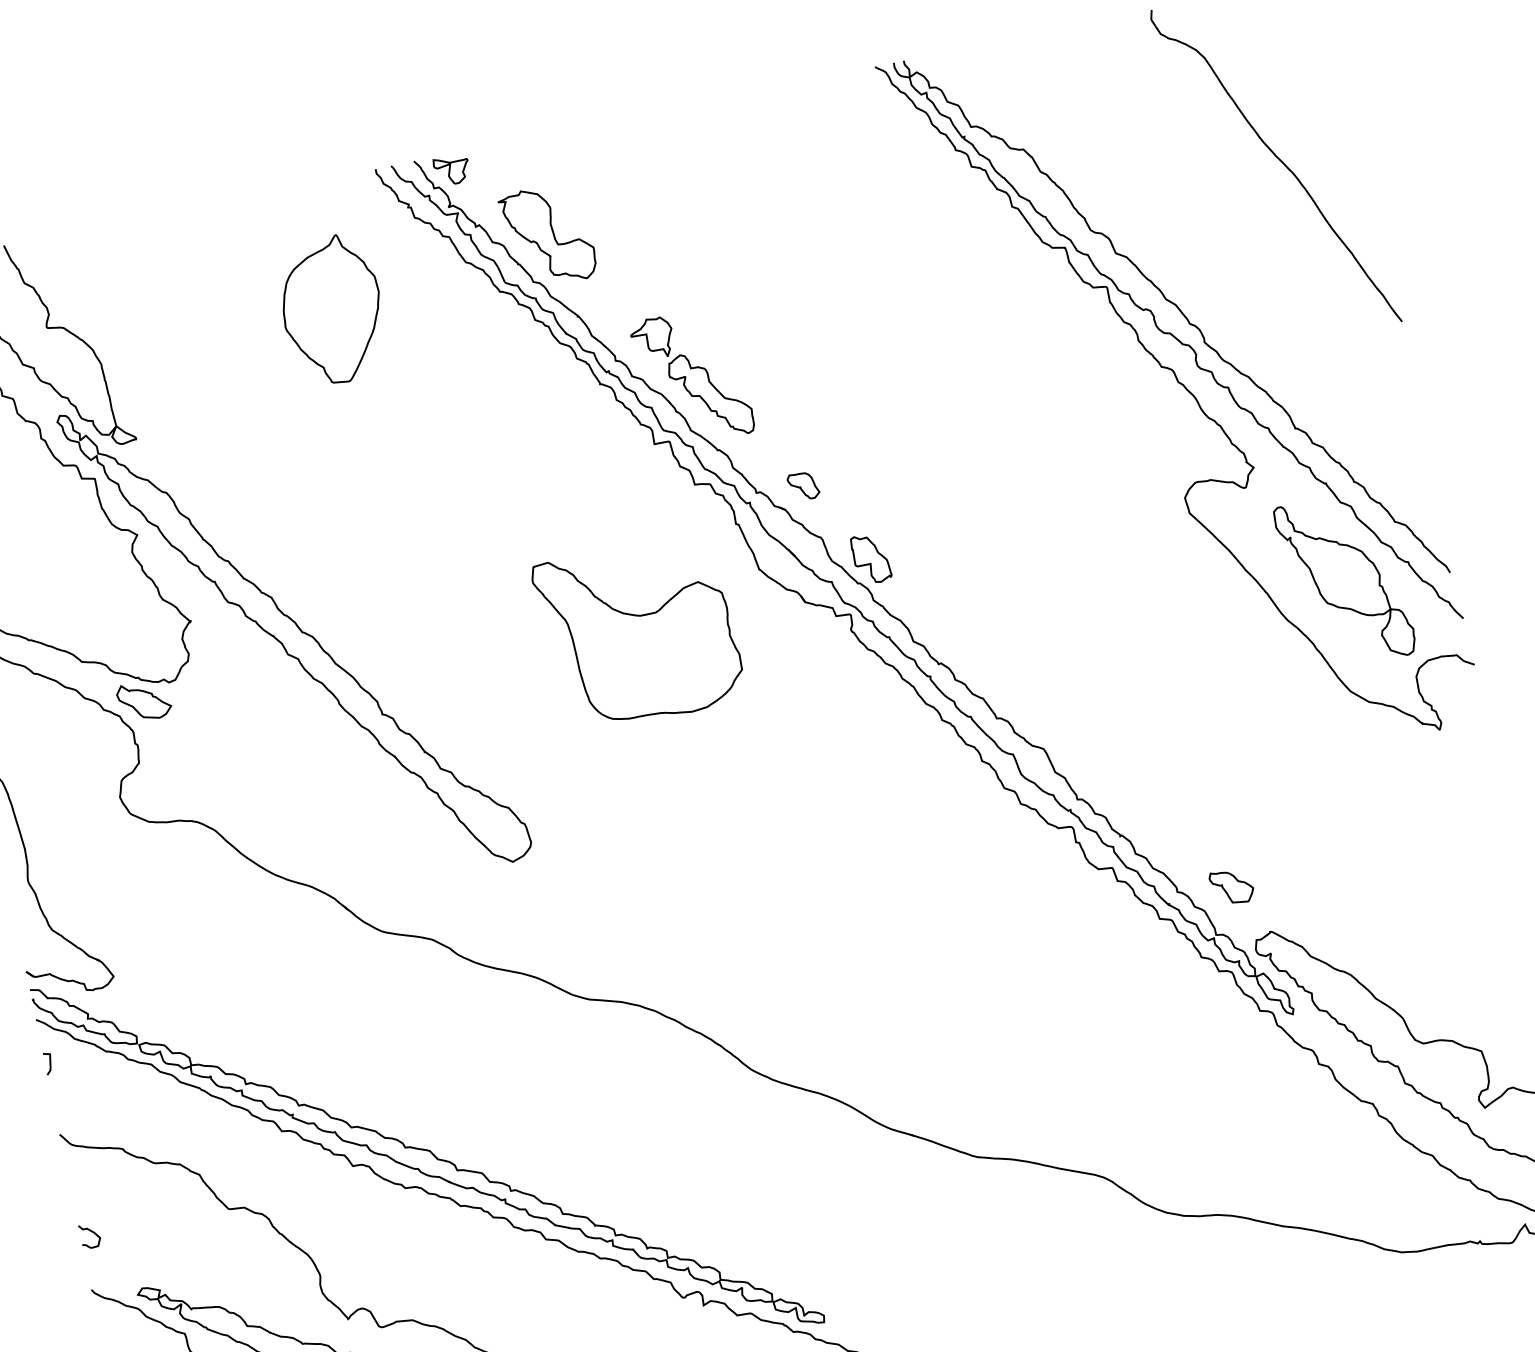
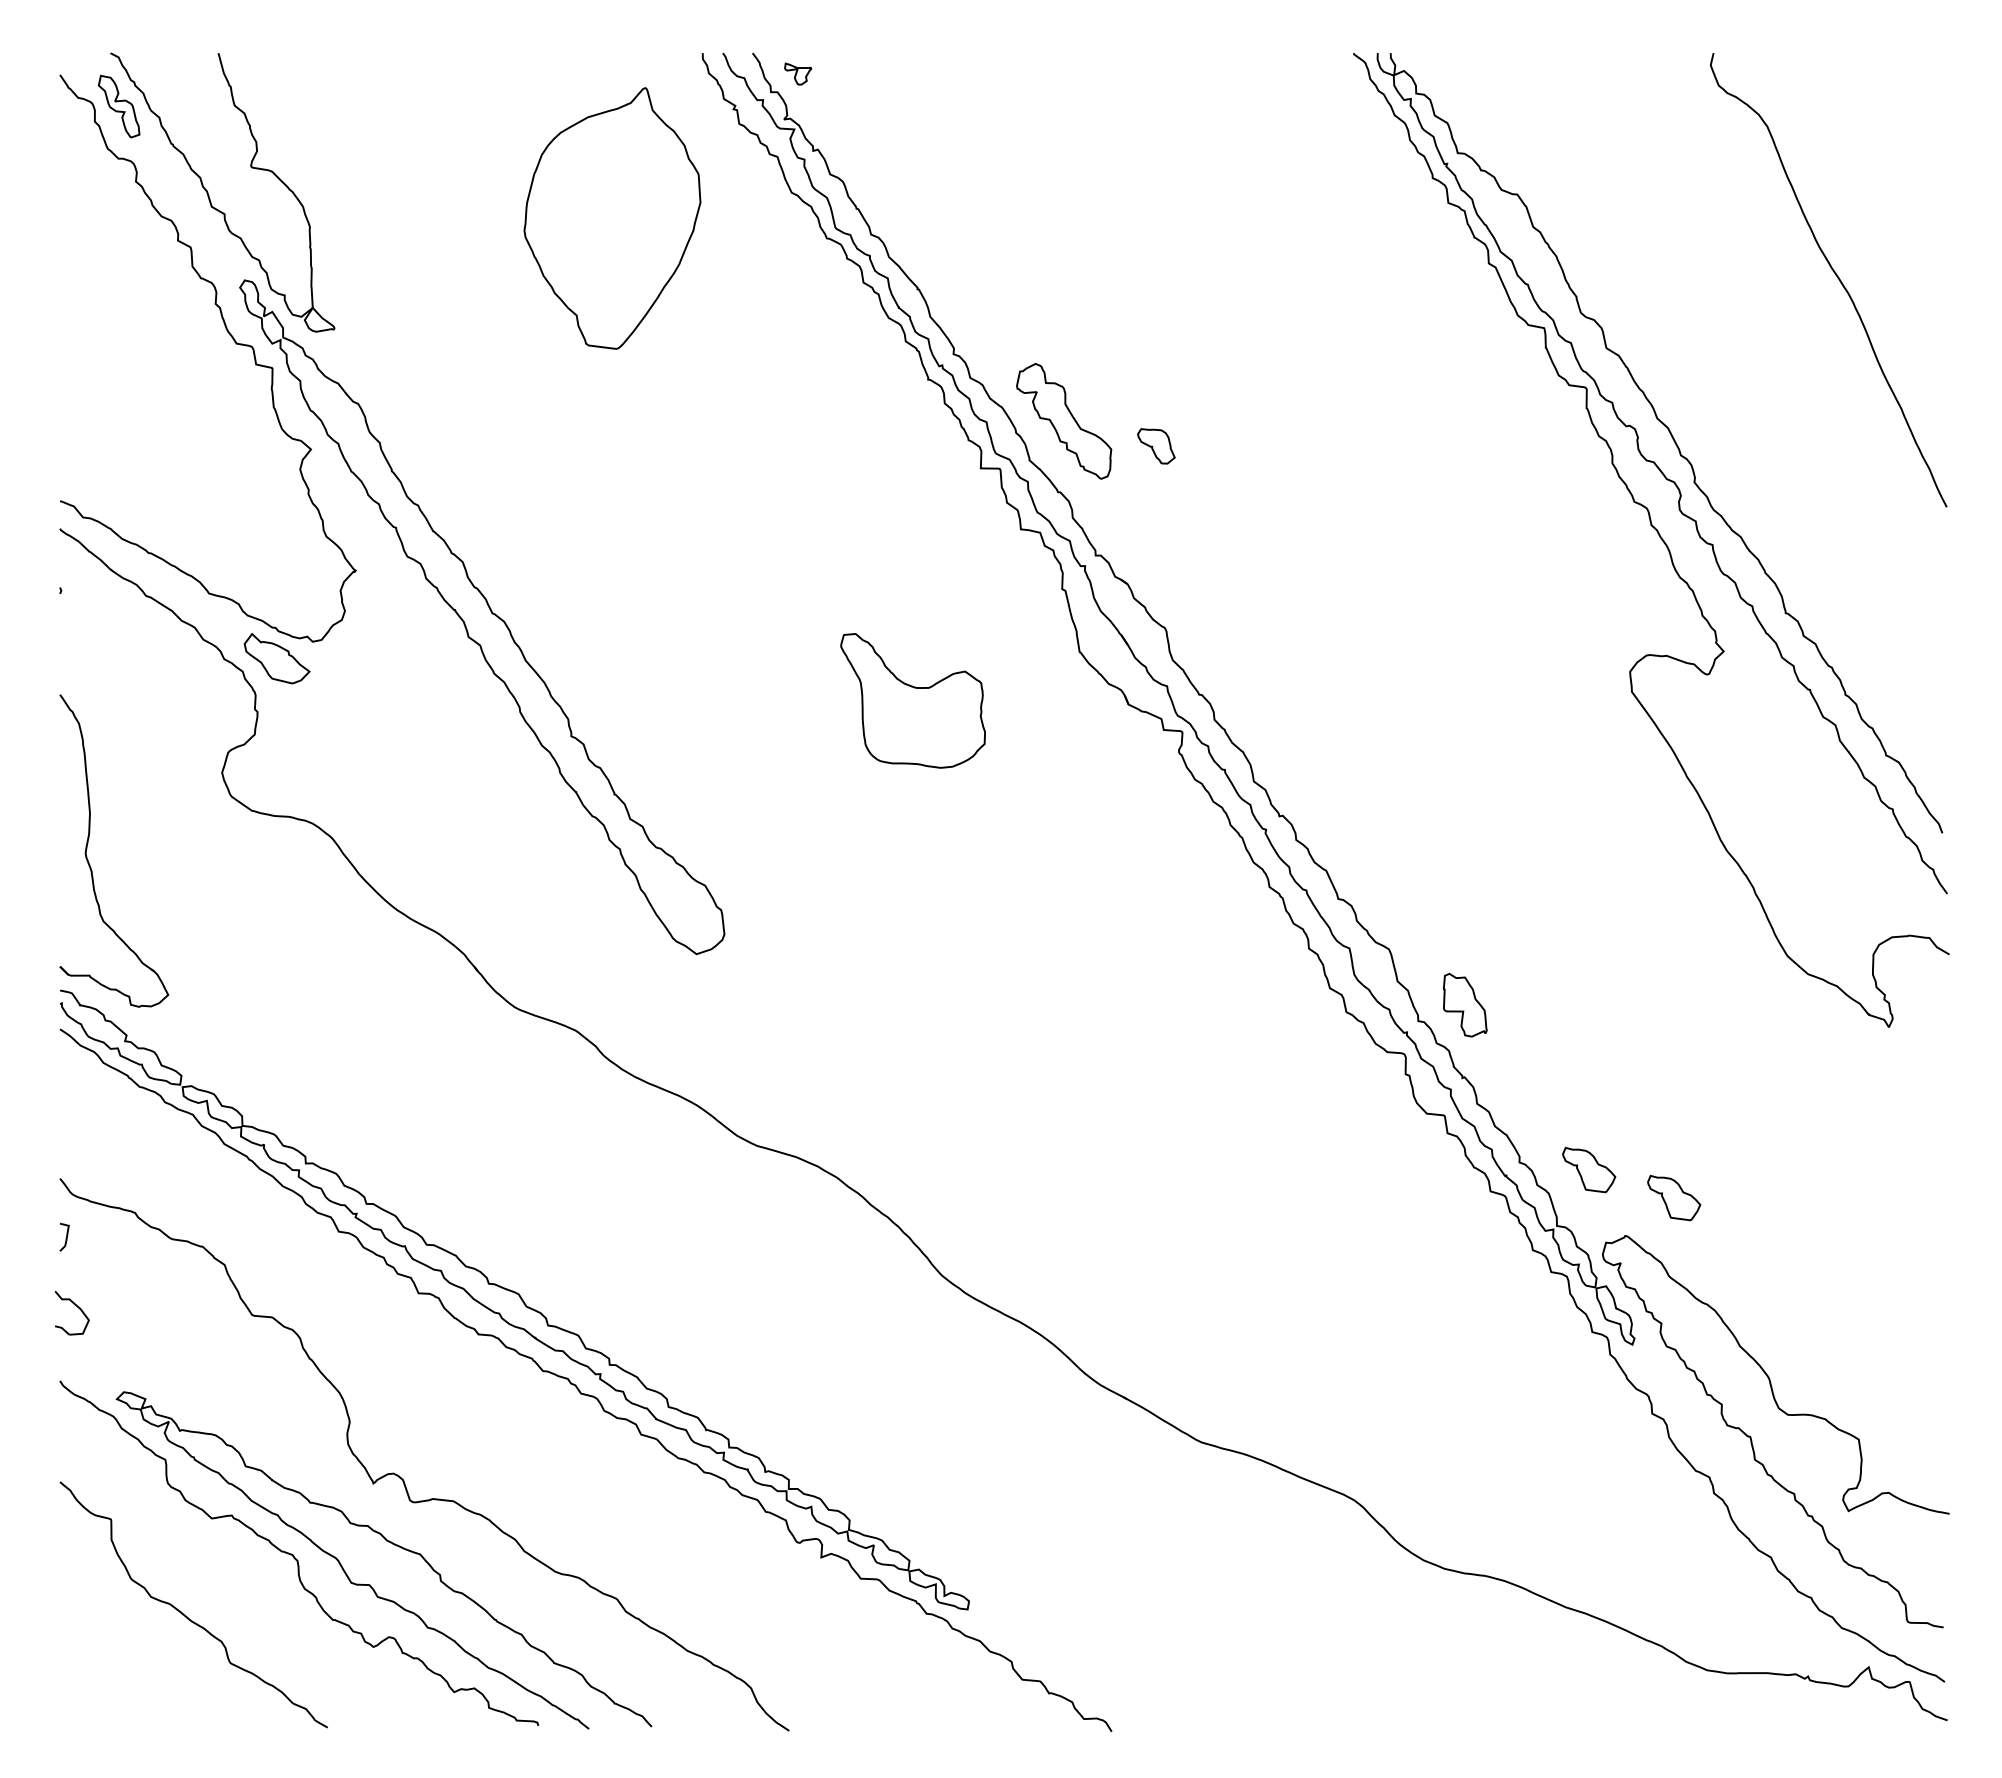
part: (451, 169) -> (797, 73), size x0.6
part: (548, 235) -> (901, 180), removed
part: (332, 310) -> (612, 218), size x1.4
part: (652, 338) -> (1005, 335), removed
part: (803, 486) -> (1156, 446), moved
part: (871, 558) -> (1465, 1004), moved
part: (1344, 580) -> (1808, 815), removed
part: (638, 633) -> (912, 700), size x0.6
part: (1301, 894) -> (1674, 1197), added
curve: (49, 1062) -> (66, 1236), moved
part: (90, 1236) -> (72, 1313), size x1.4

